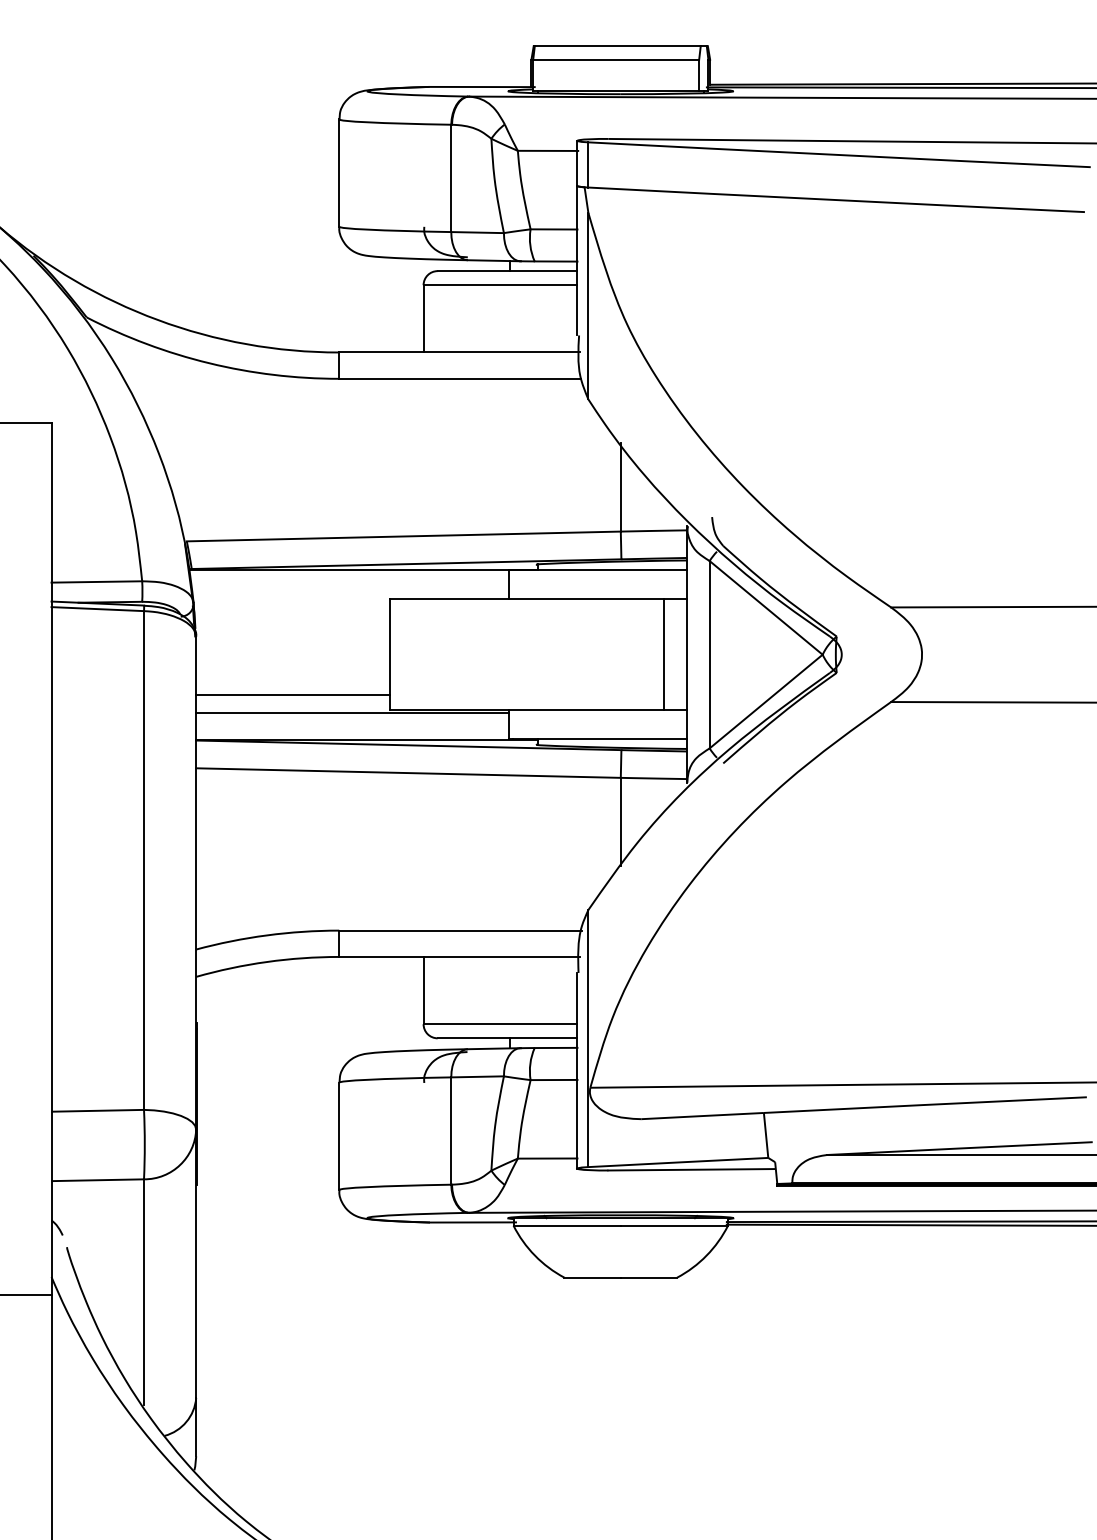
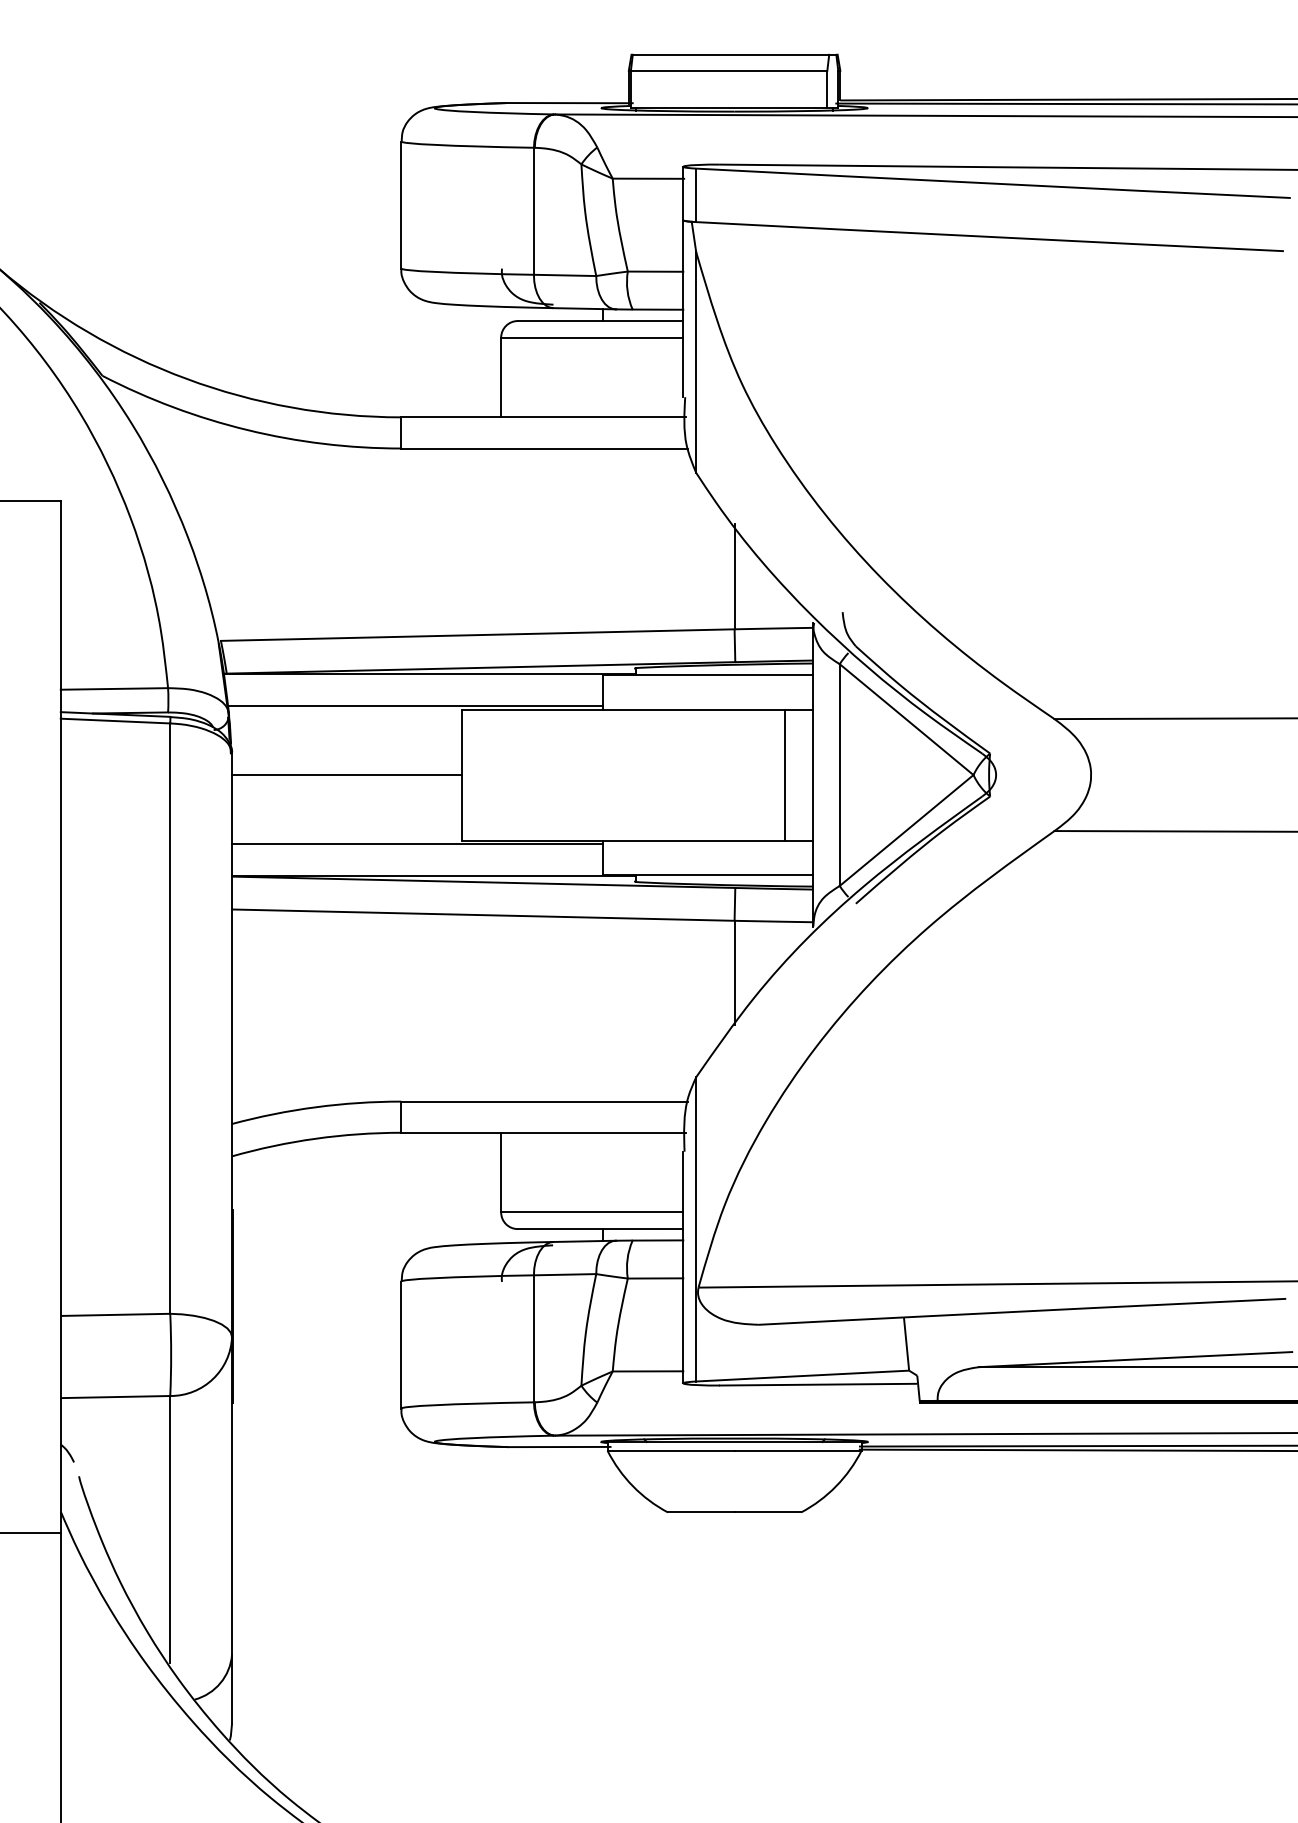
line: (351, 596) -> (415, 706), added
line: (293, 694) -> (347, 774), moved

